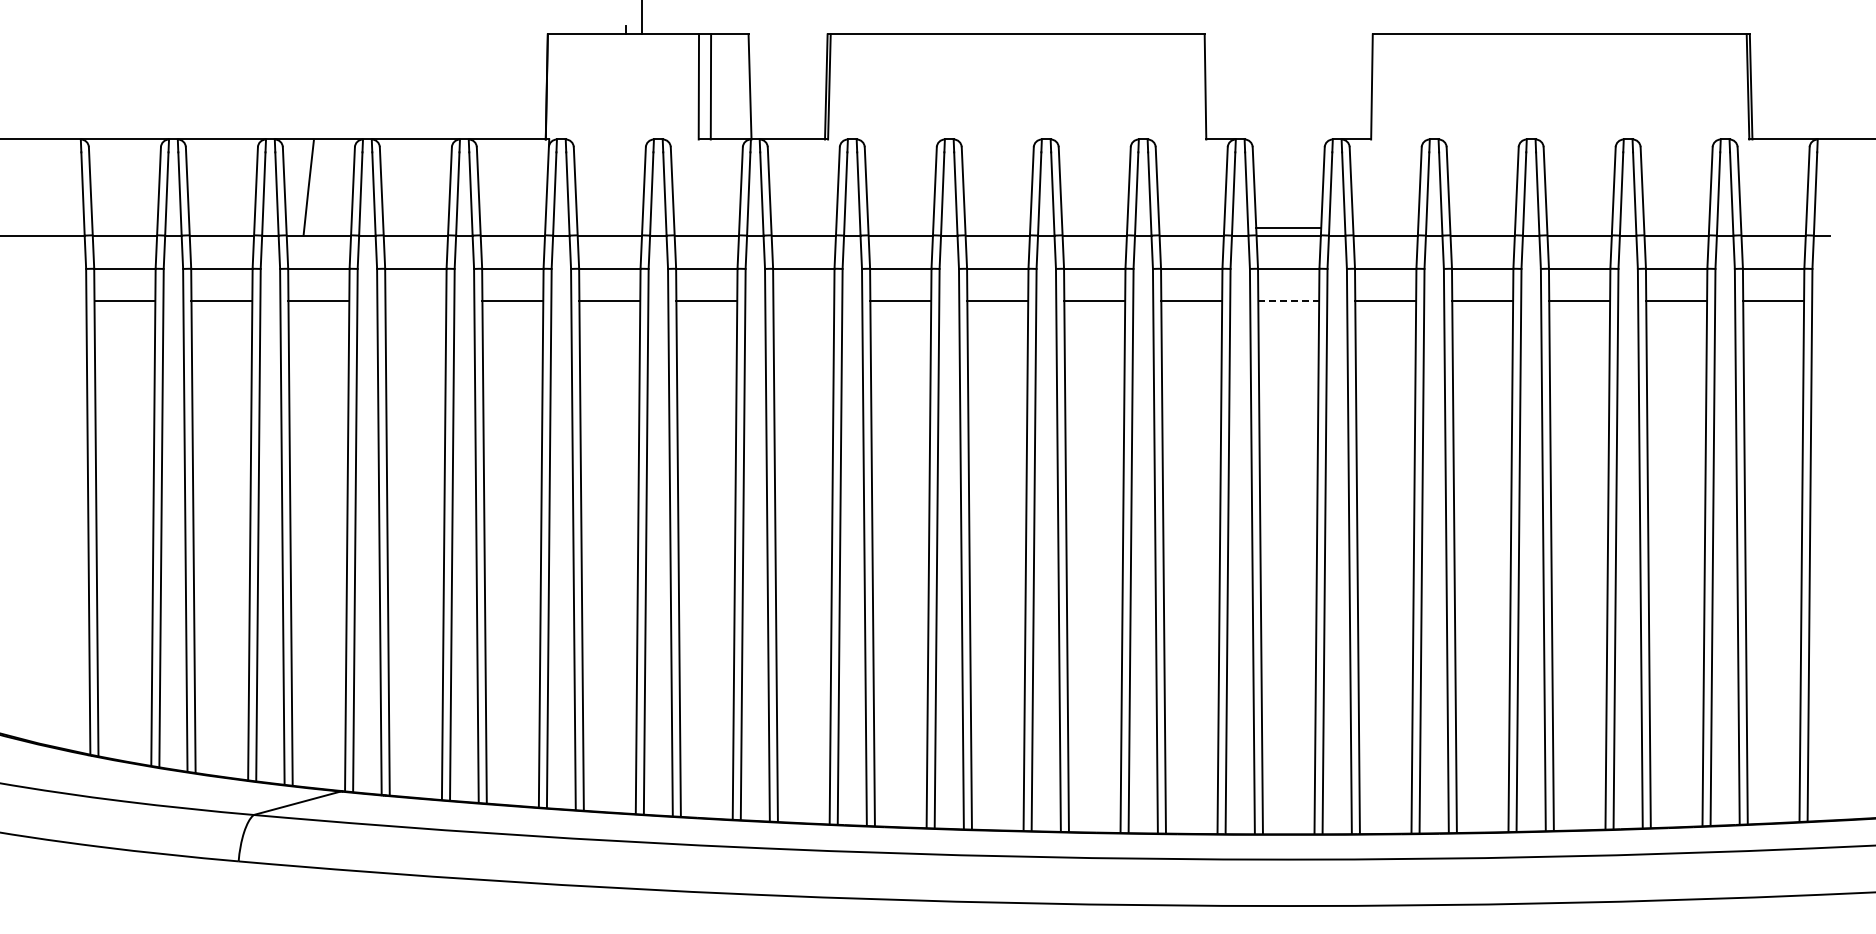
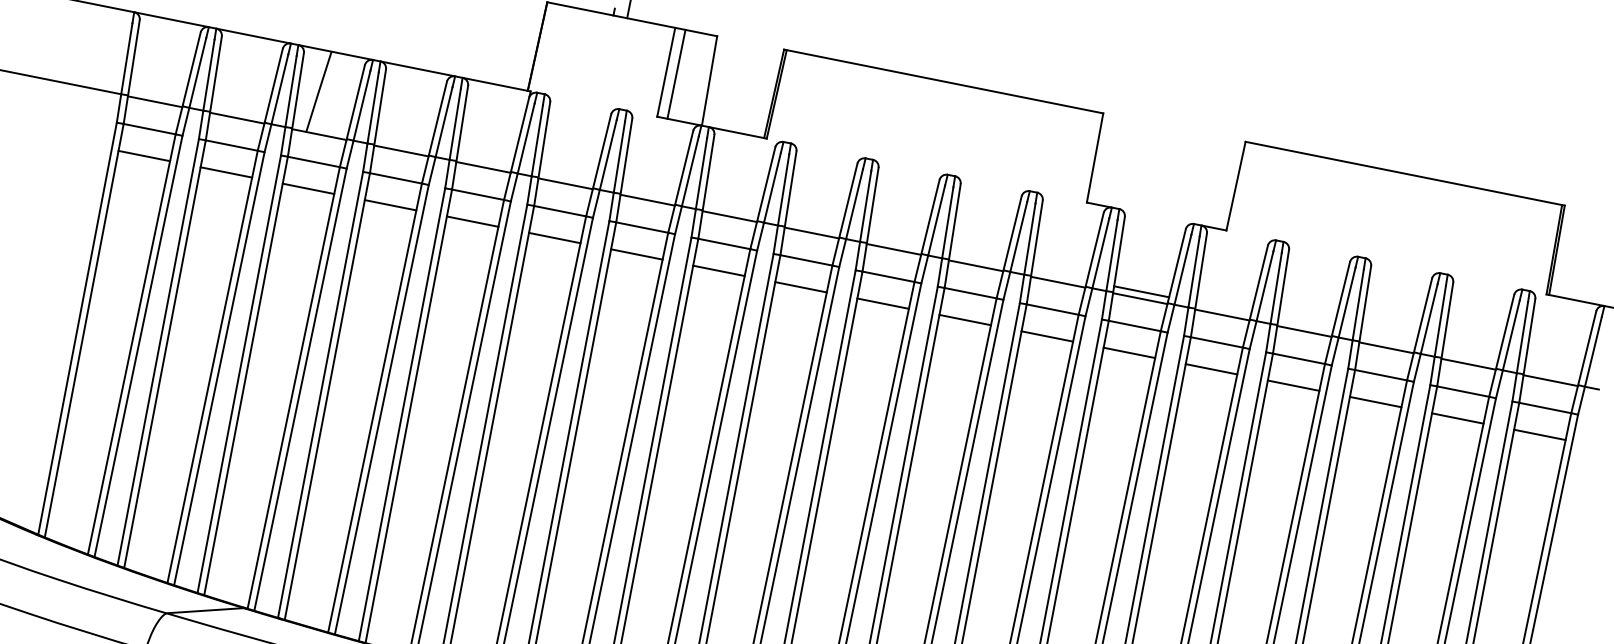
line: (415, 300) -> (390, 205), added
line: (803, 300) -> (718, 270), added
line: (1289, 300) -> (1130, 352), dashed -> solid

